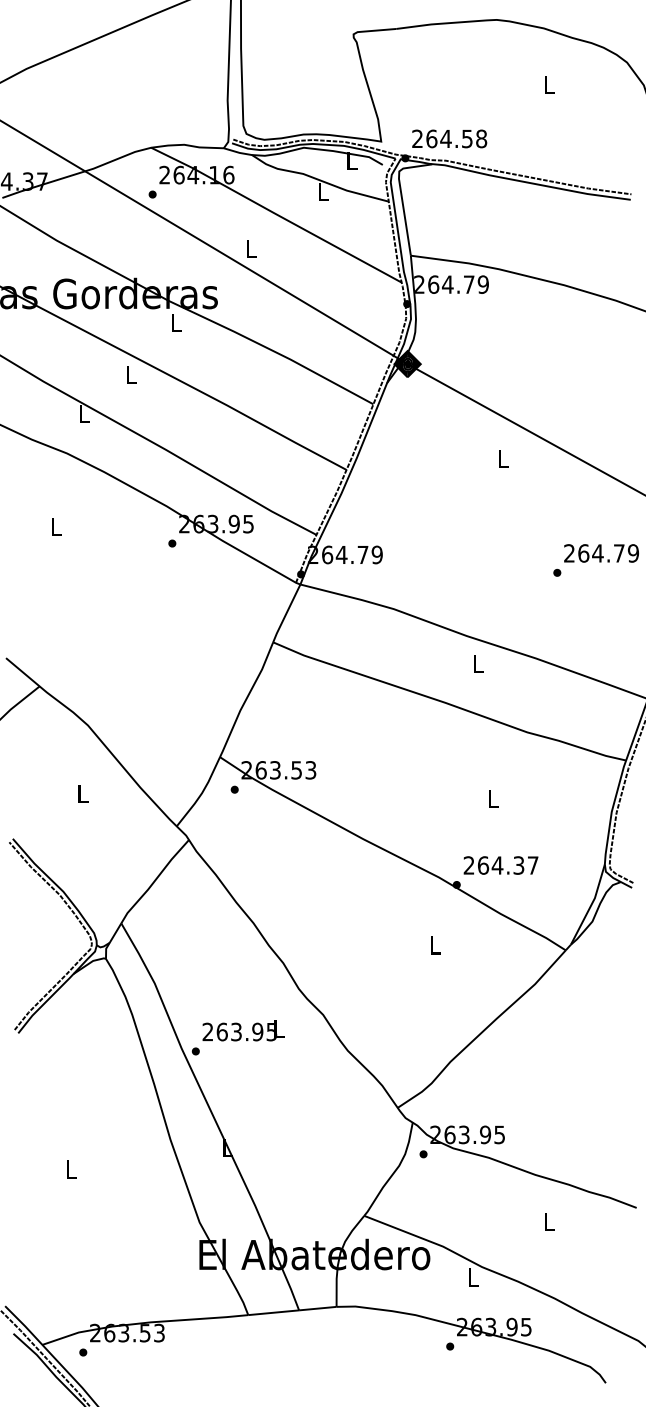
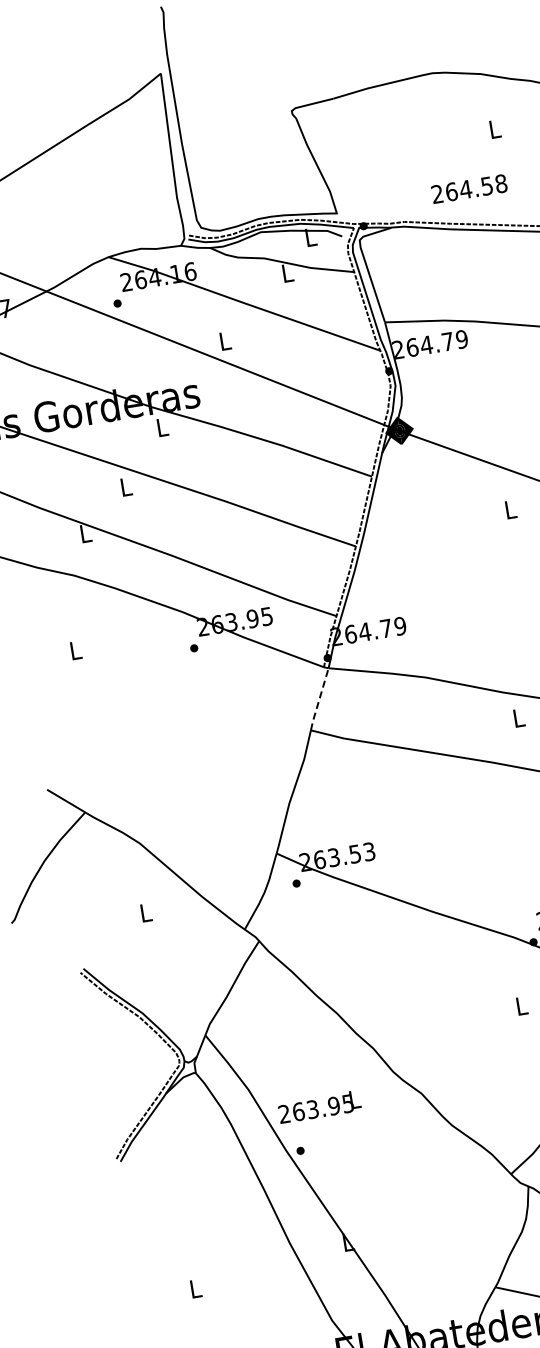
text: (449, 138) -> (469, 188), moved
line: (286, 613) -> (319, 699), solid -> dashed
text: (243, 1030) -> (319, 1106), moved

